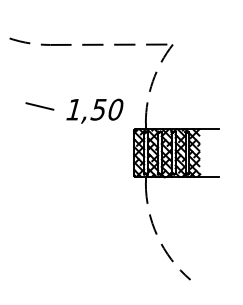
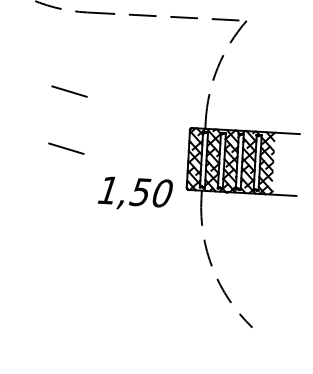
text: (94, 110) -> (134, 192), moved
line: (39, 150) -> (65, 148), added

